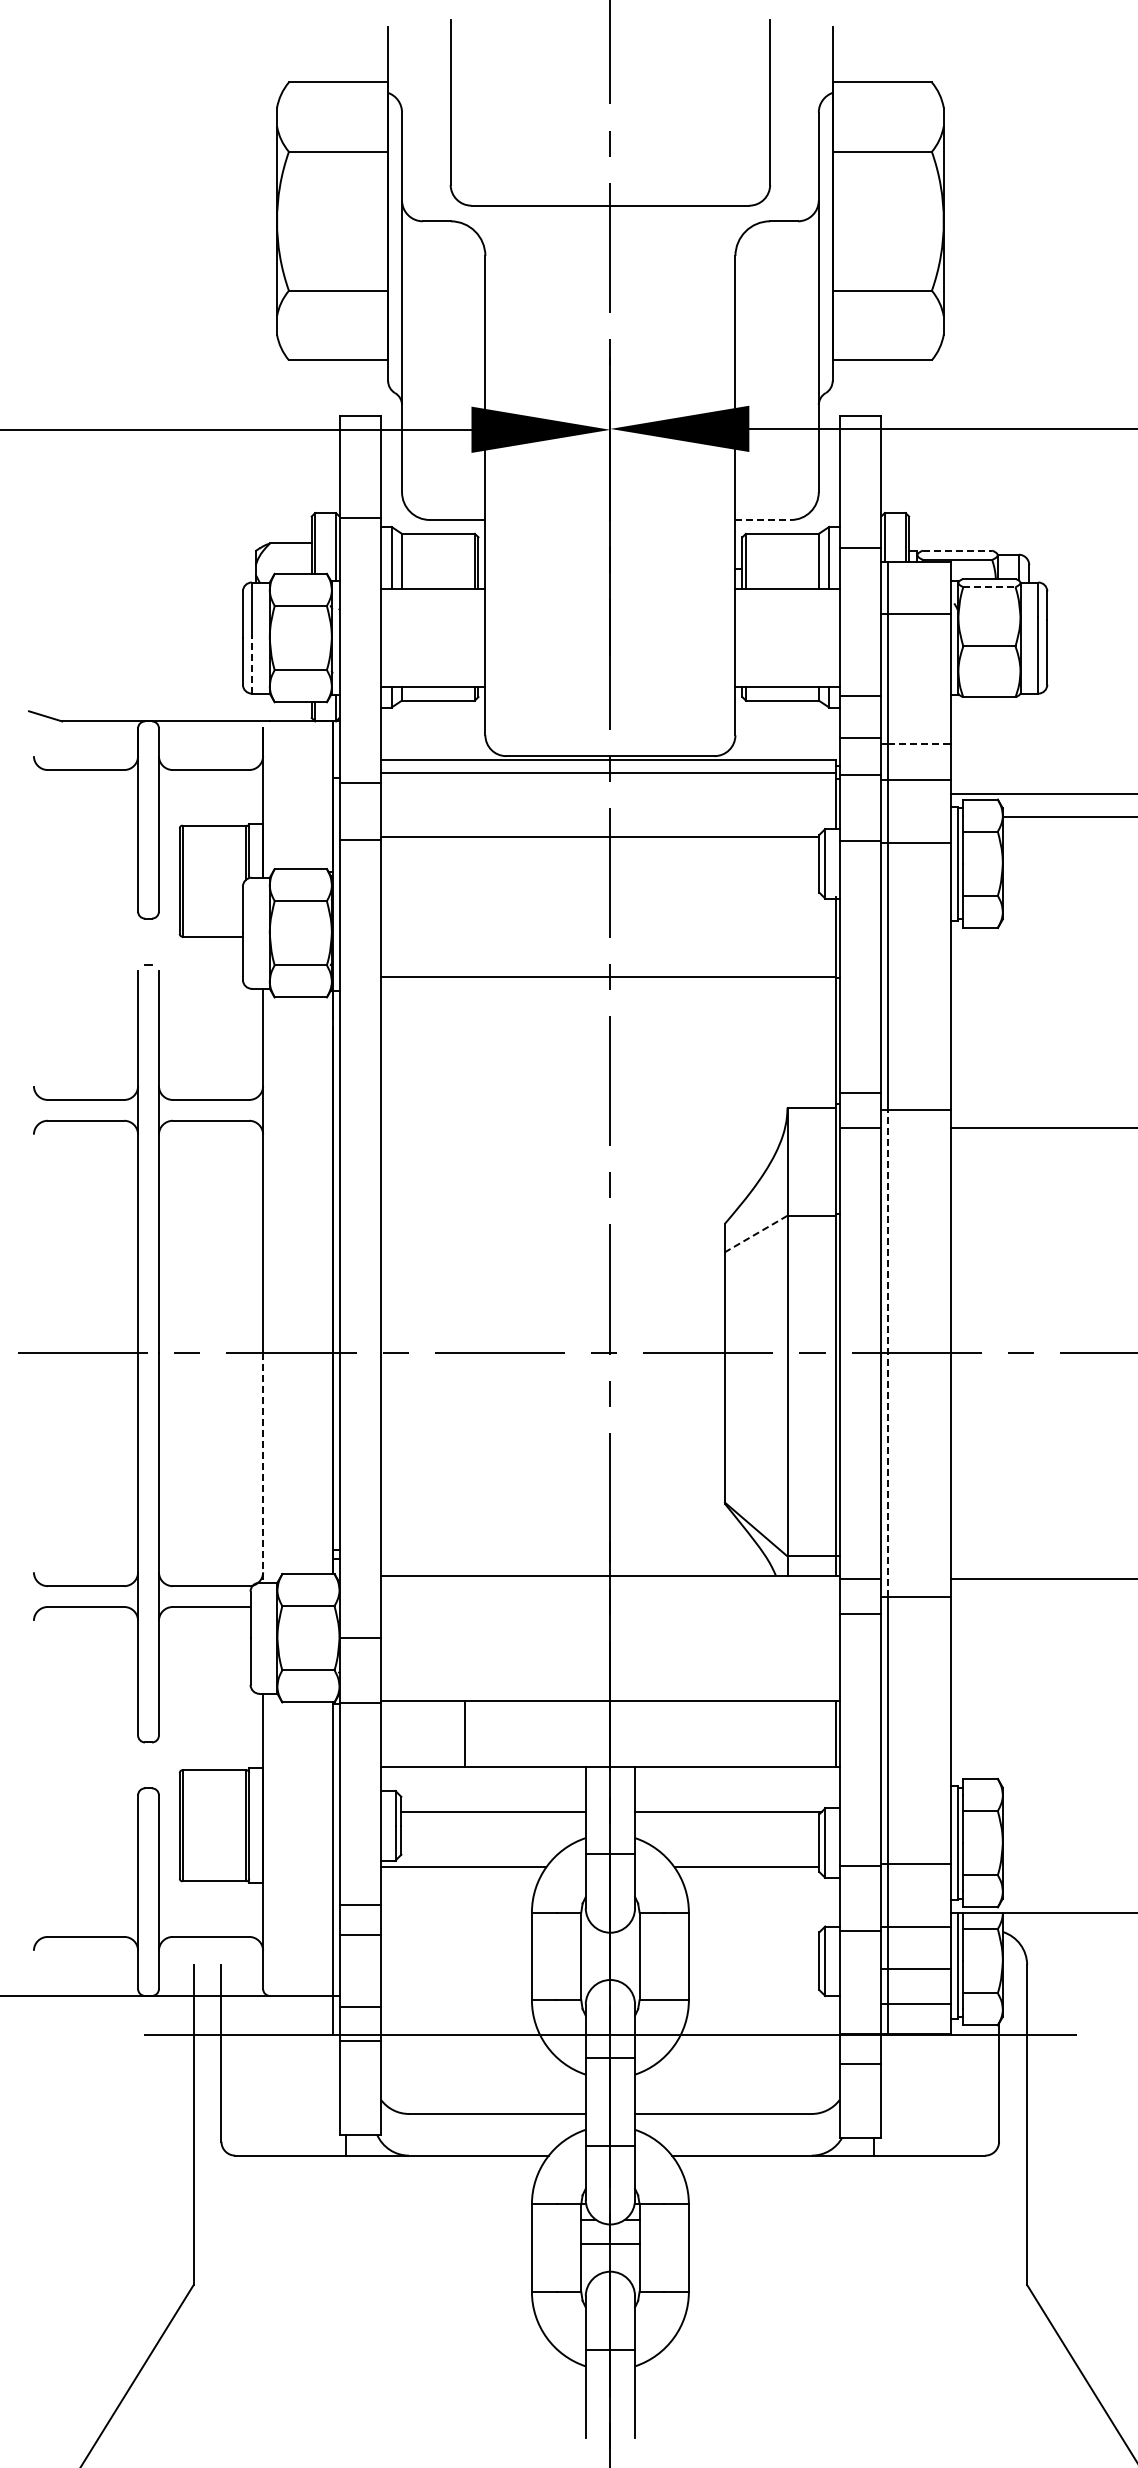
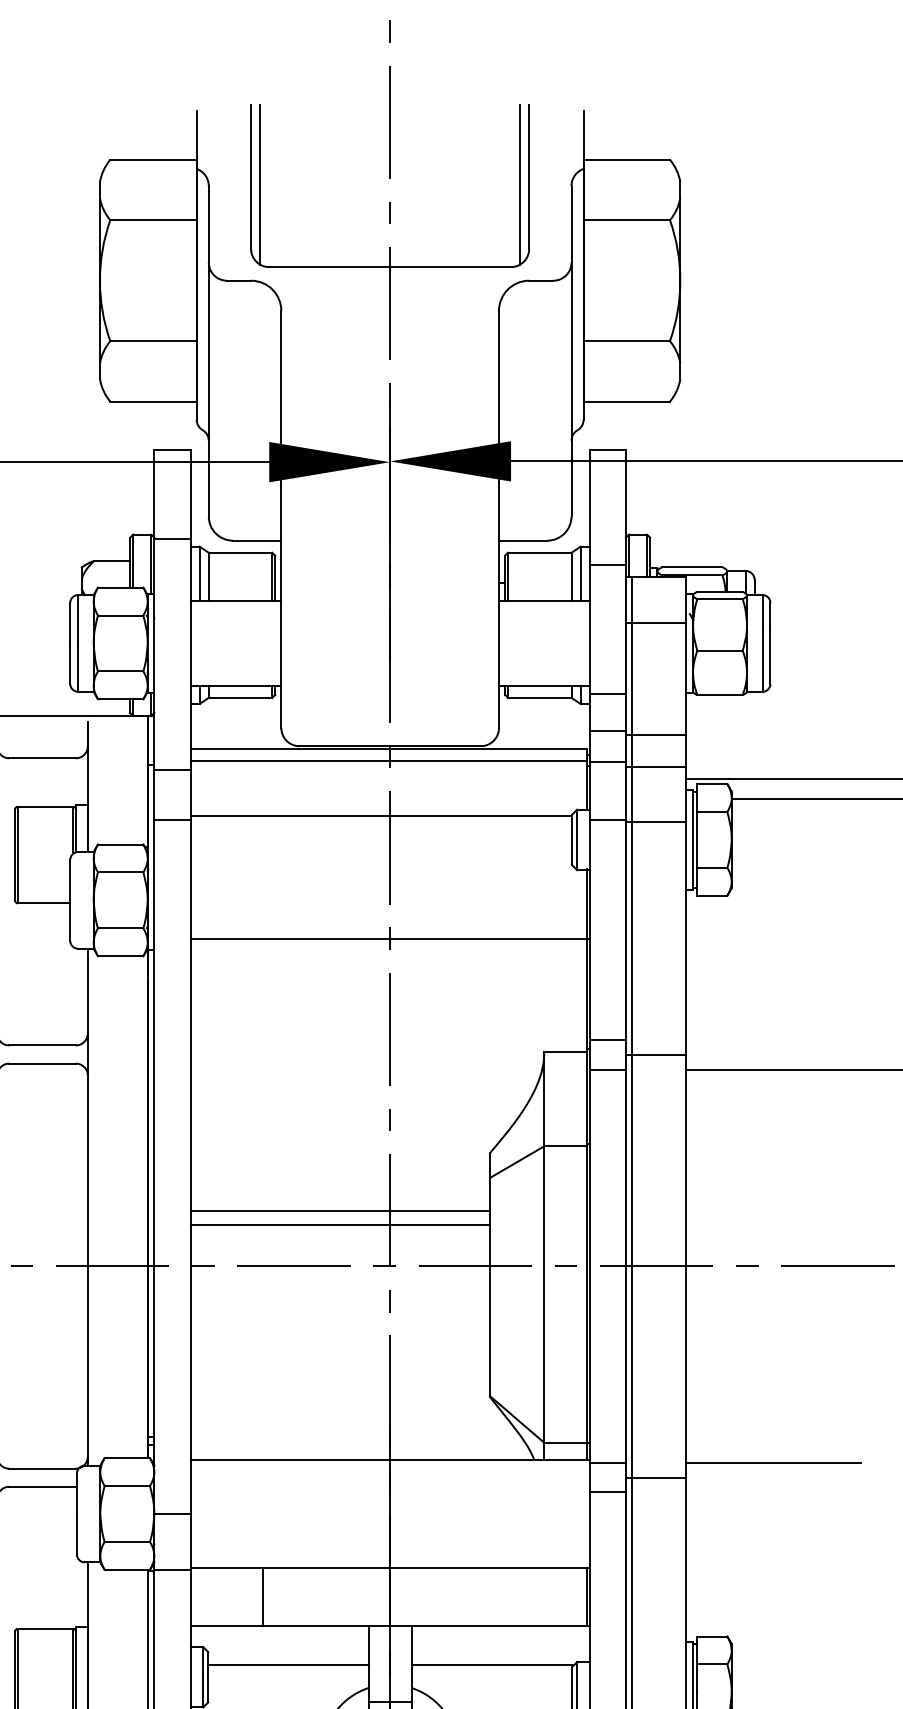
line: (461, 111) -> (260, 185), added
line: (759, 111) -> (519, 185), added
line: (763, 519) -> (523, 540), dashed -> solid
line: (957, 550) -> (692, 567), dashed -> solid
line: (989, 587) -> (720, 599), dashed -> solid
line: (251, 665) -> (77, 667), dashed -> solid
line: (920, 743) -> (660, 735), dashed -> solid
line: (755, 1234) -> (516, 1162), dashed -> solid
line: (553, 1290) -> (340, 1211), added
line: (553, 1306) -> (340, 1225), added
line: (888, 1352) -> (632, 1265), dashed -> solid
line: (263, 1468) -> (88, 1366), dashed -> solid

